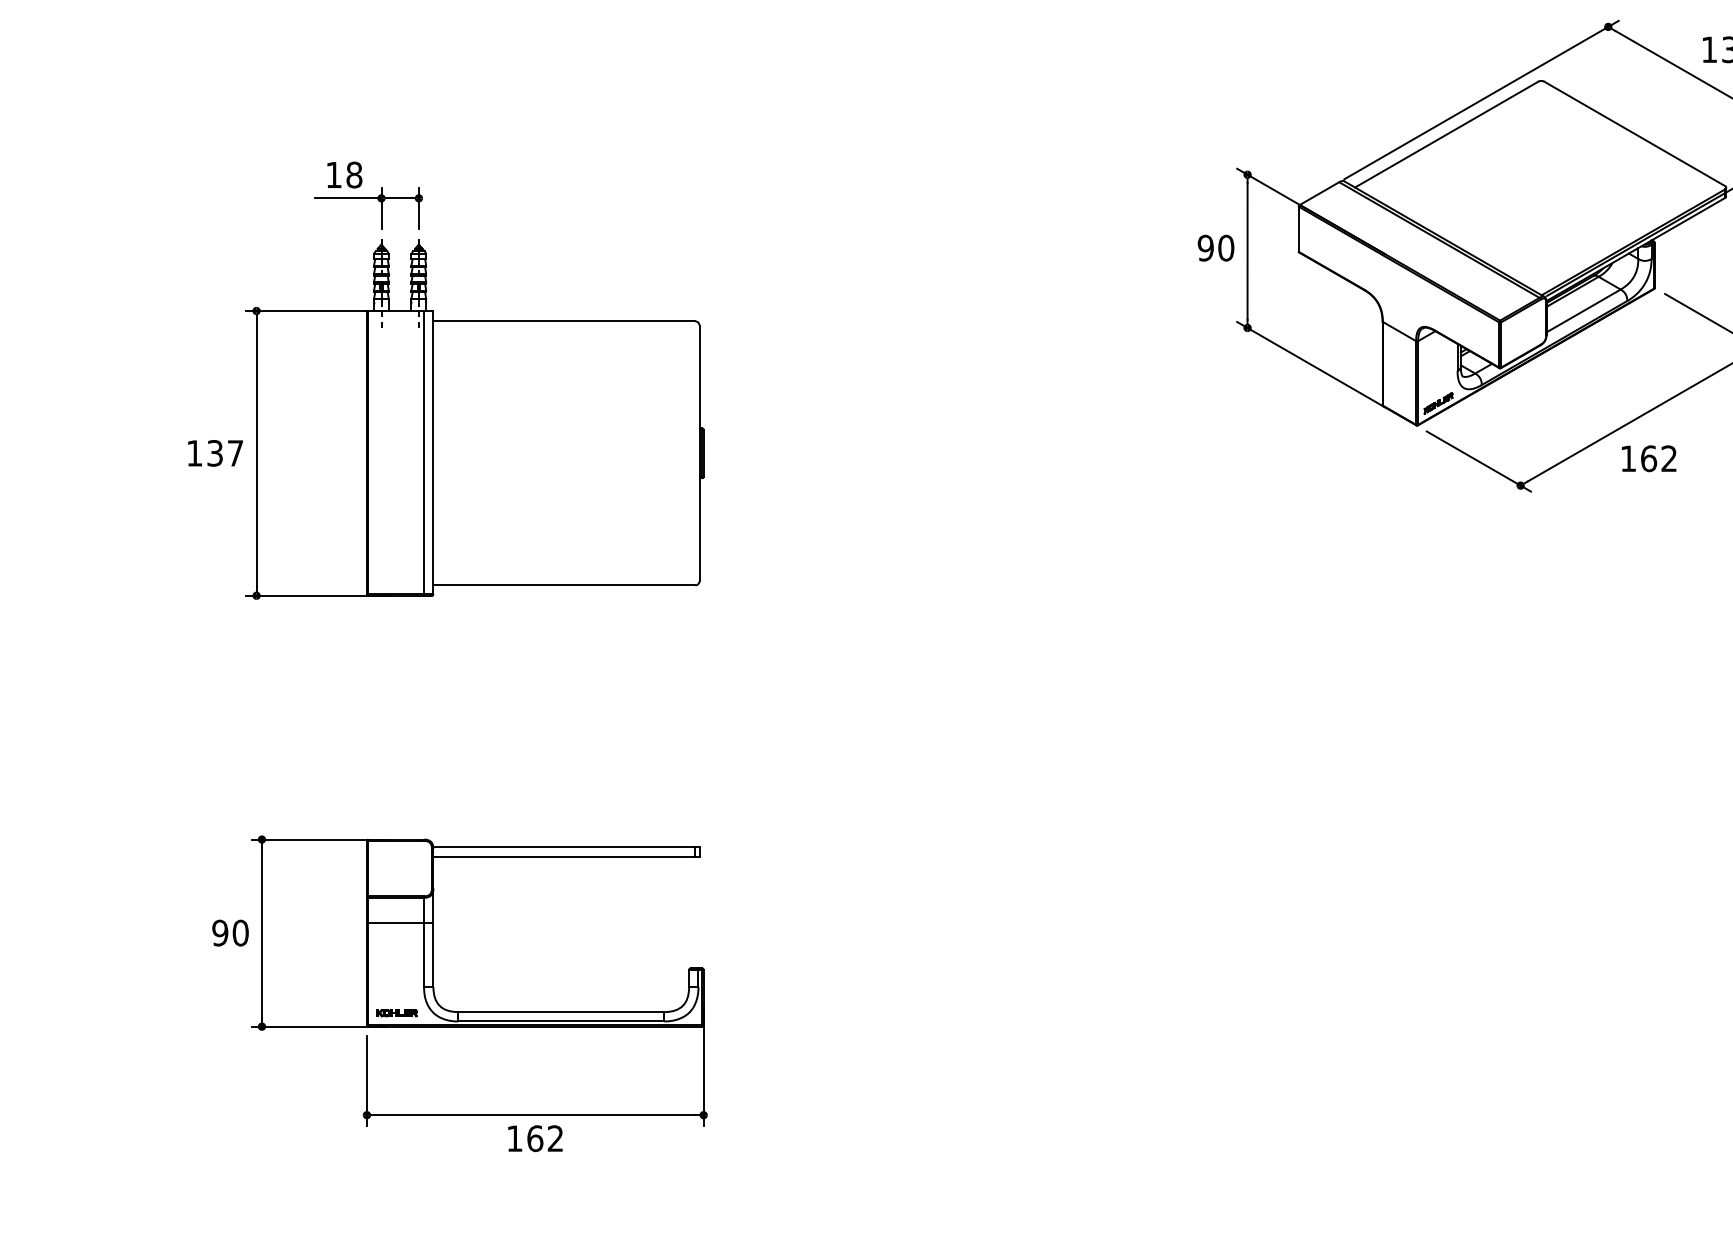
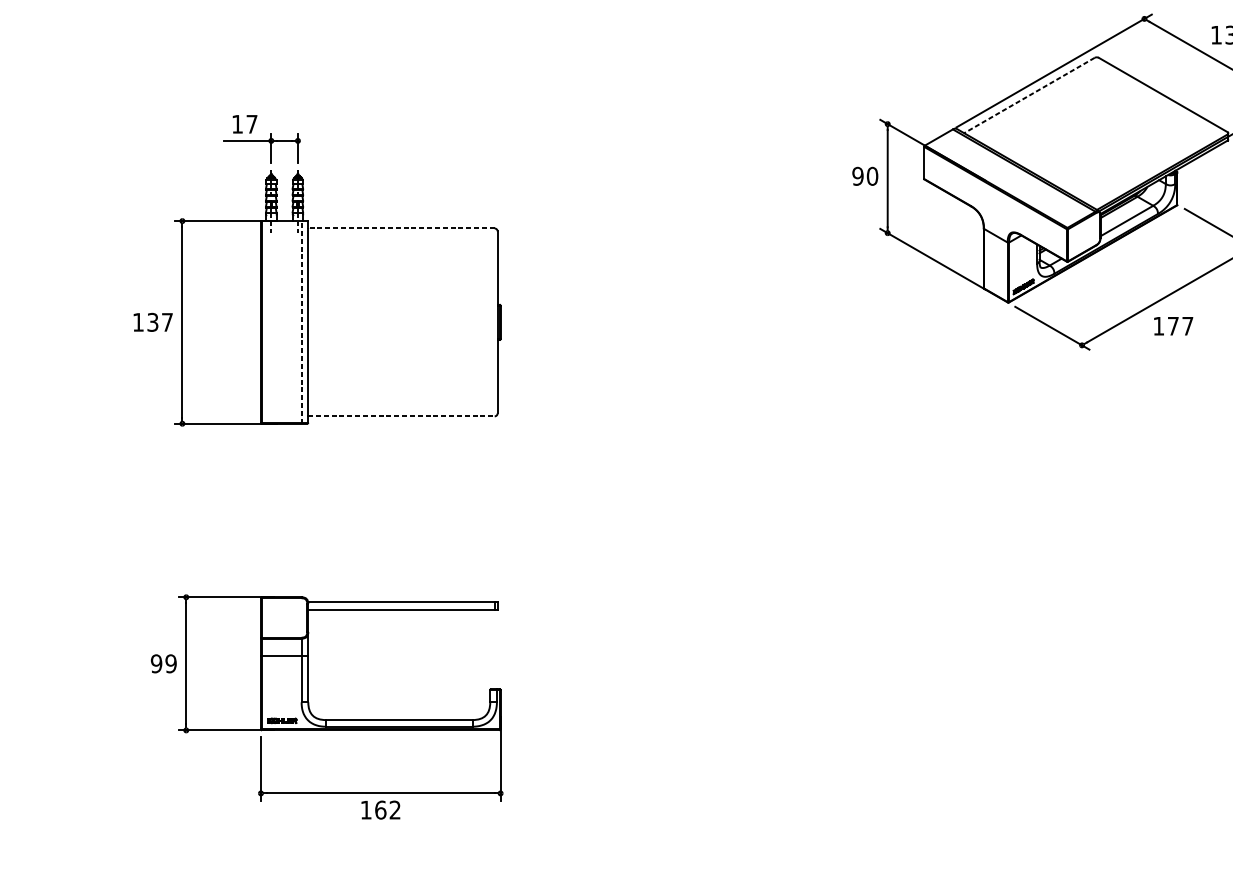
line: (1446, 134) -> (1029, 95), solid -> dashed
text: (354, 174) -> (252, 123), 18 -> 17
line: (563, 321) -> (400, 228), solid -> dashed
line: (424, 452) -> (301, 321), solid -> dashed
text: (1658, 458) -> (1180, 326), 162 -> 177
line: (564, 585) -> (401, 416), solid -> dashed
text: (240, 933) -> (170, 664), 90 -> 99

